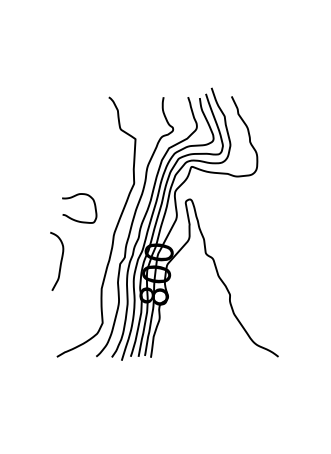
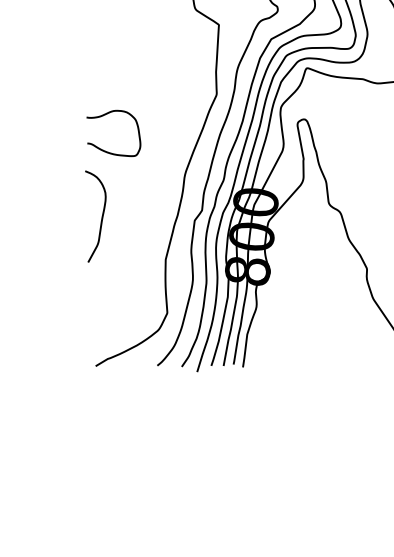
curve: (73, 218) -> (104, 149), moved

